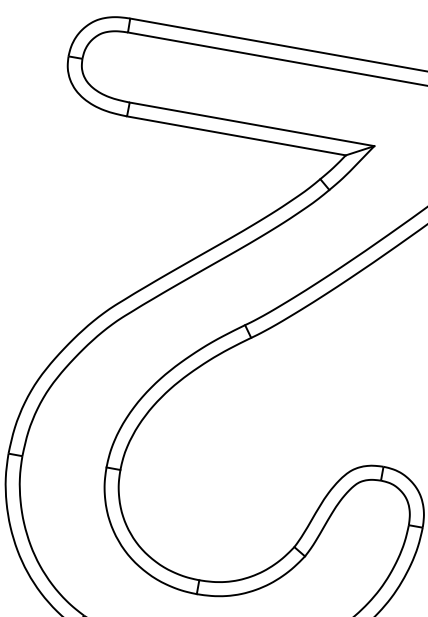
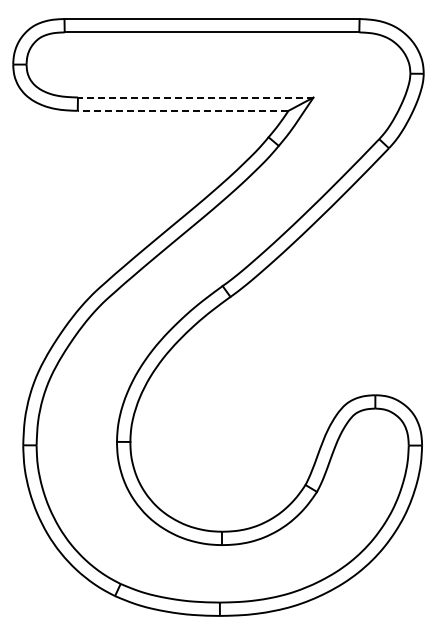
line: (251, 124) -> (195, 97), solid -> dashed
line: (235, 135) -> (182, 110), solid -> dashed

